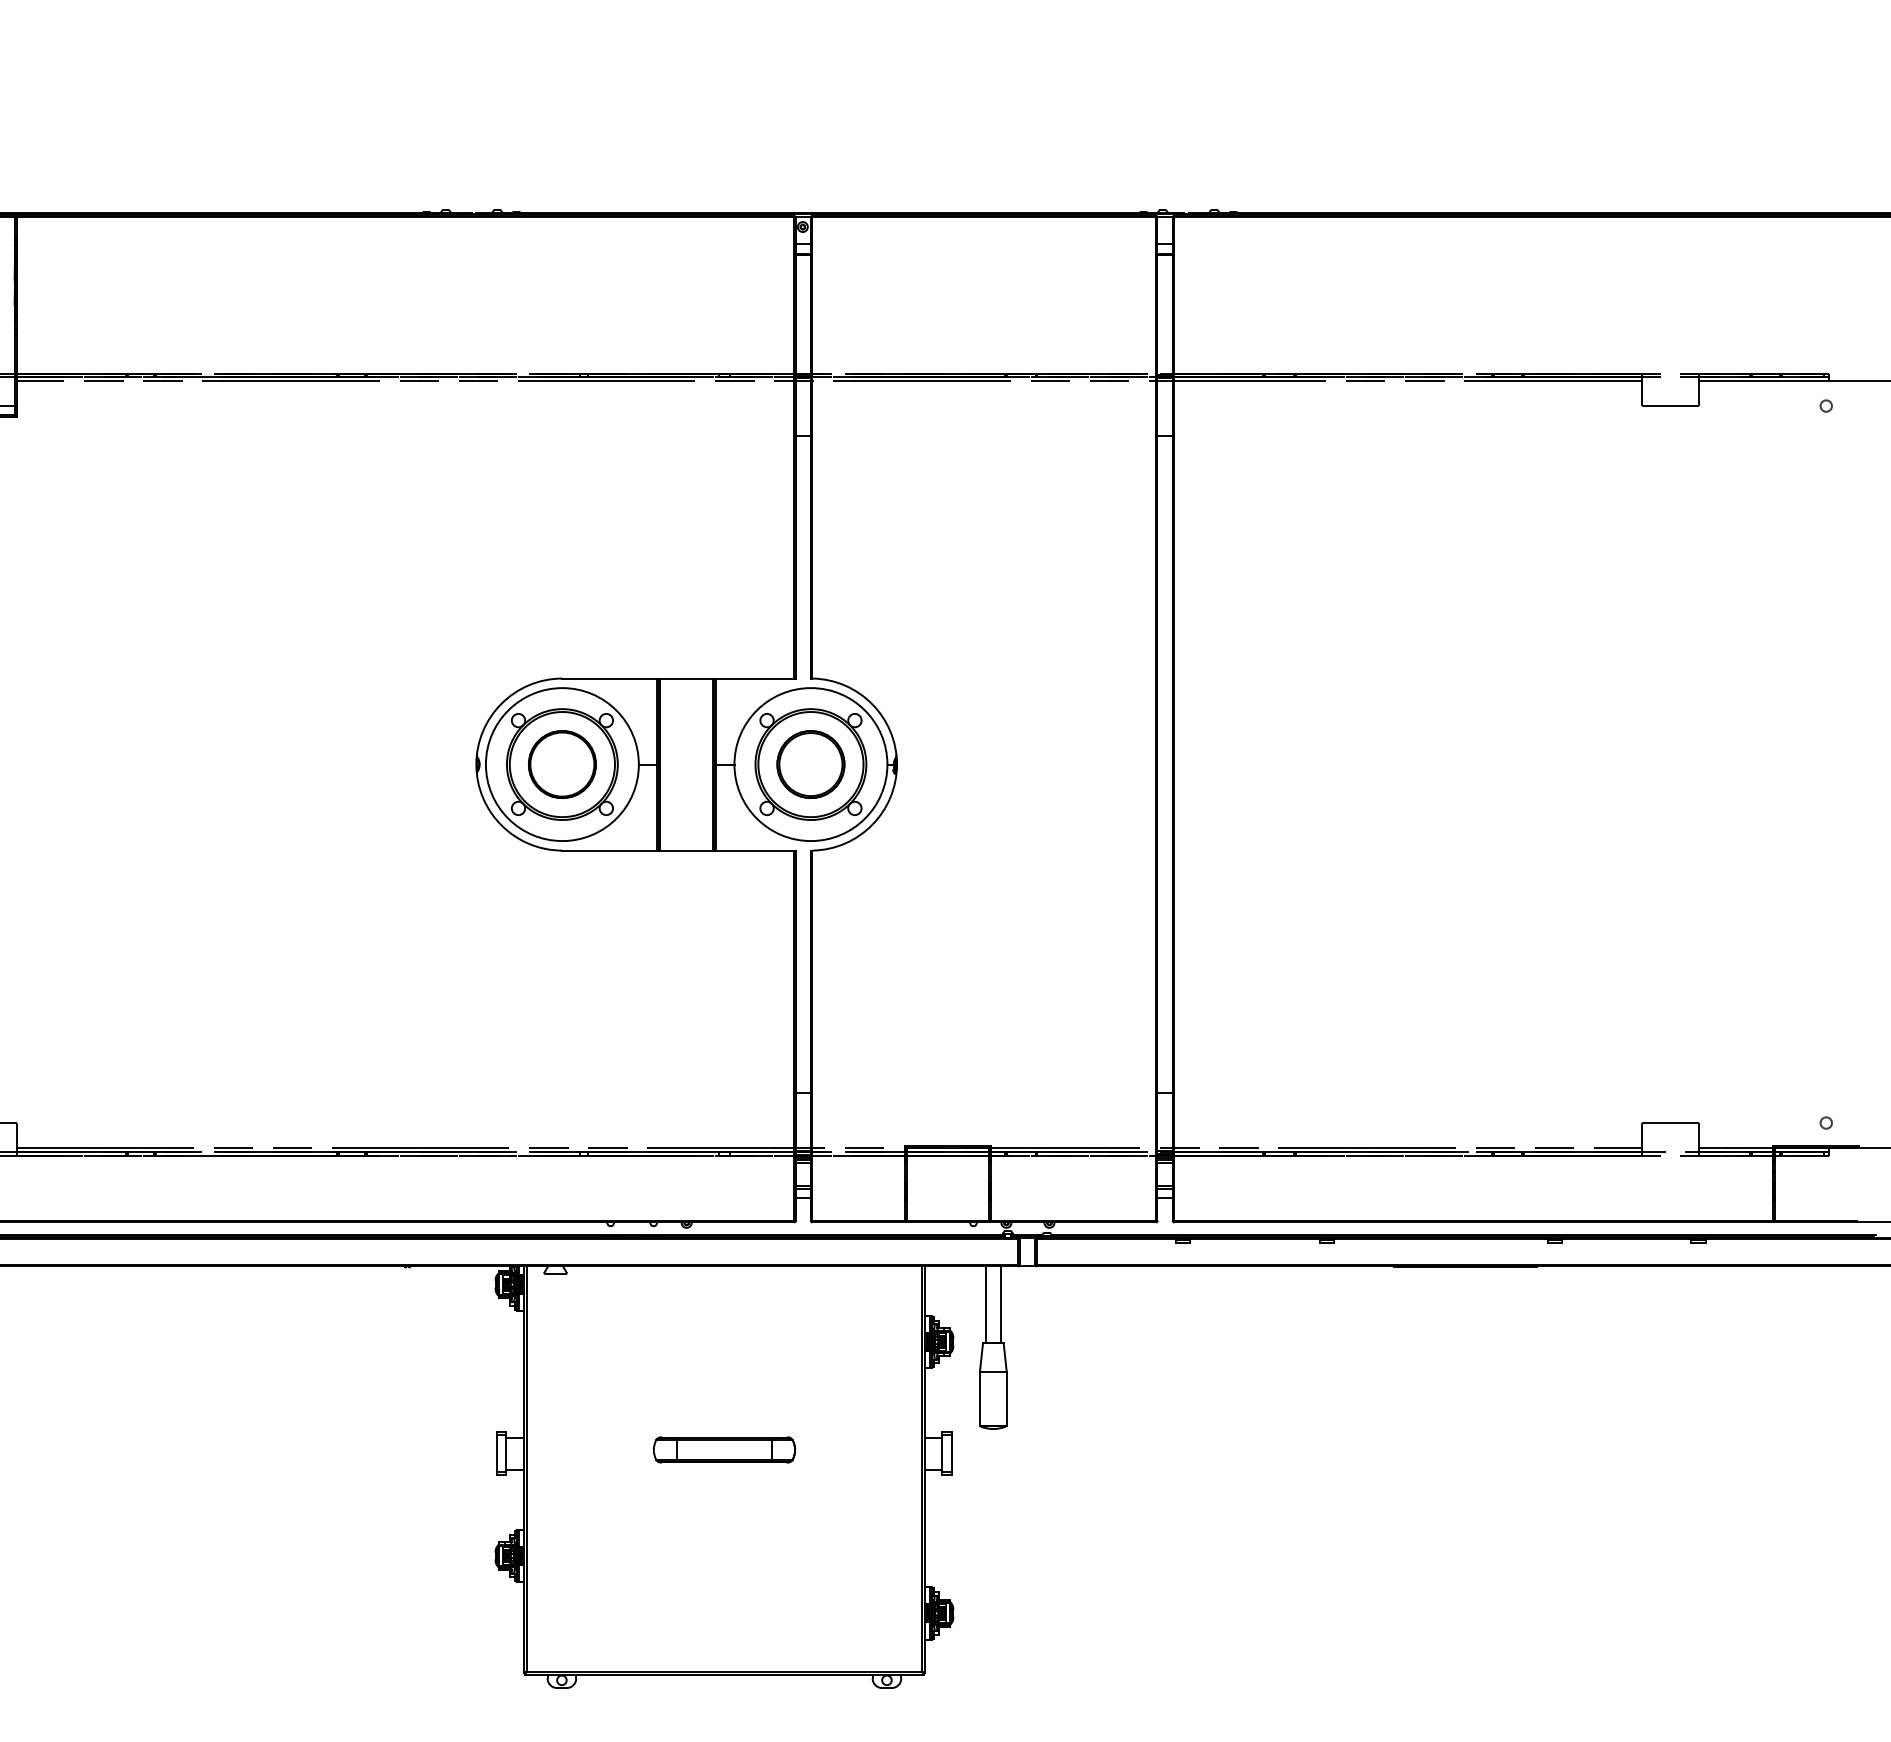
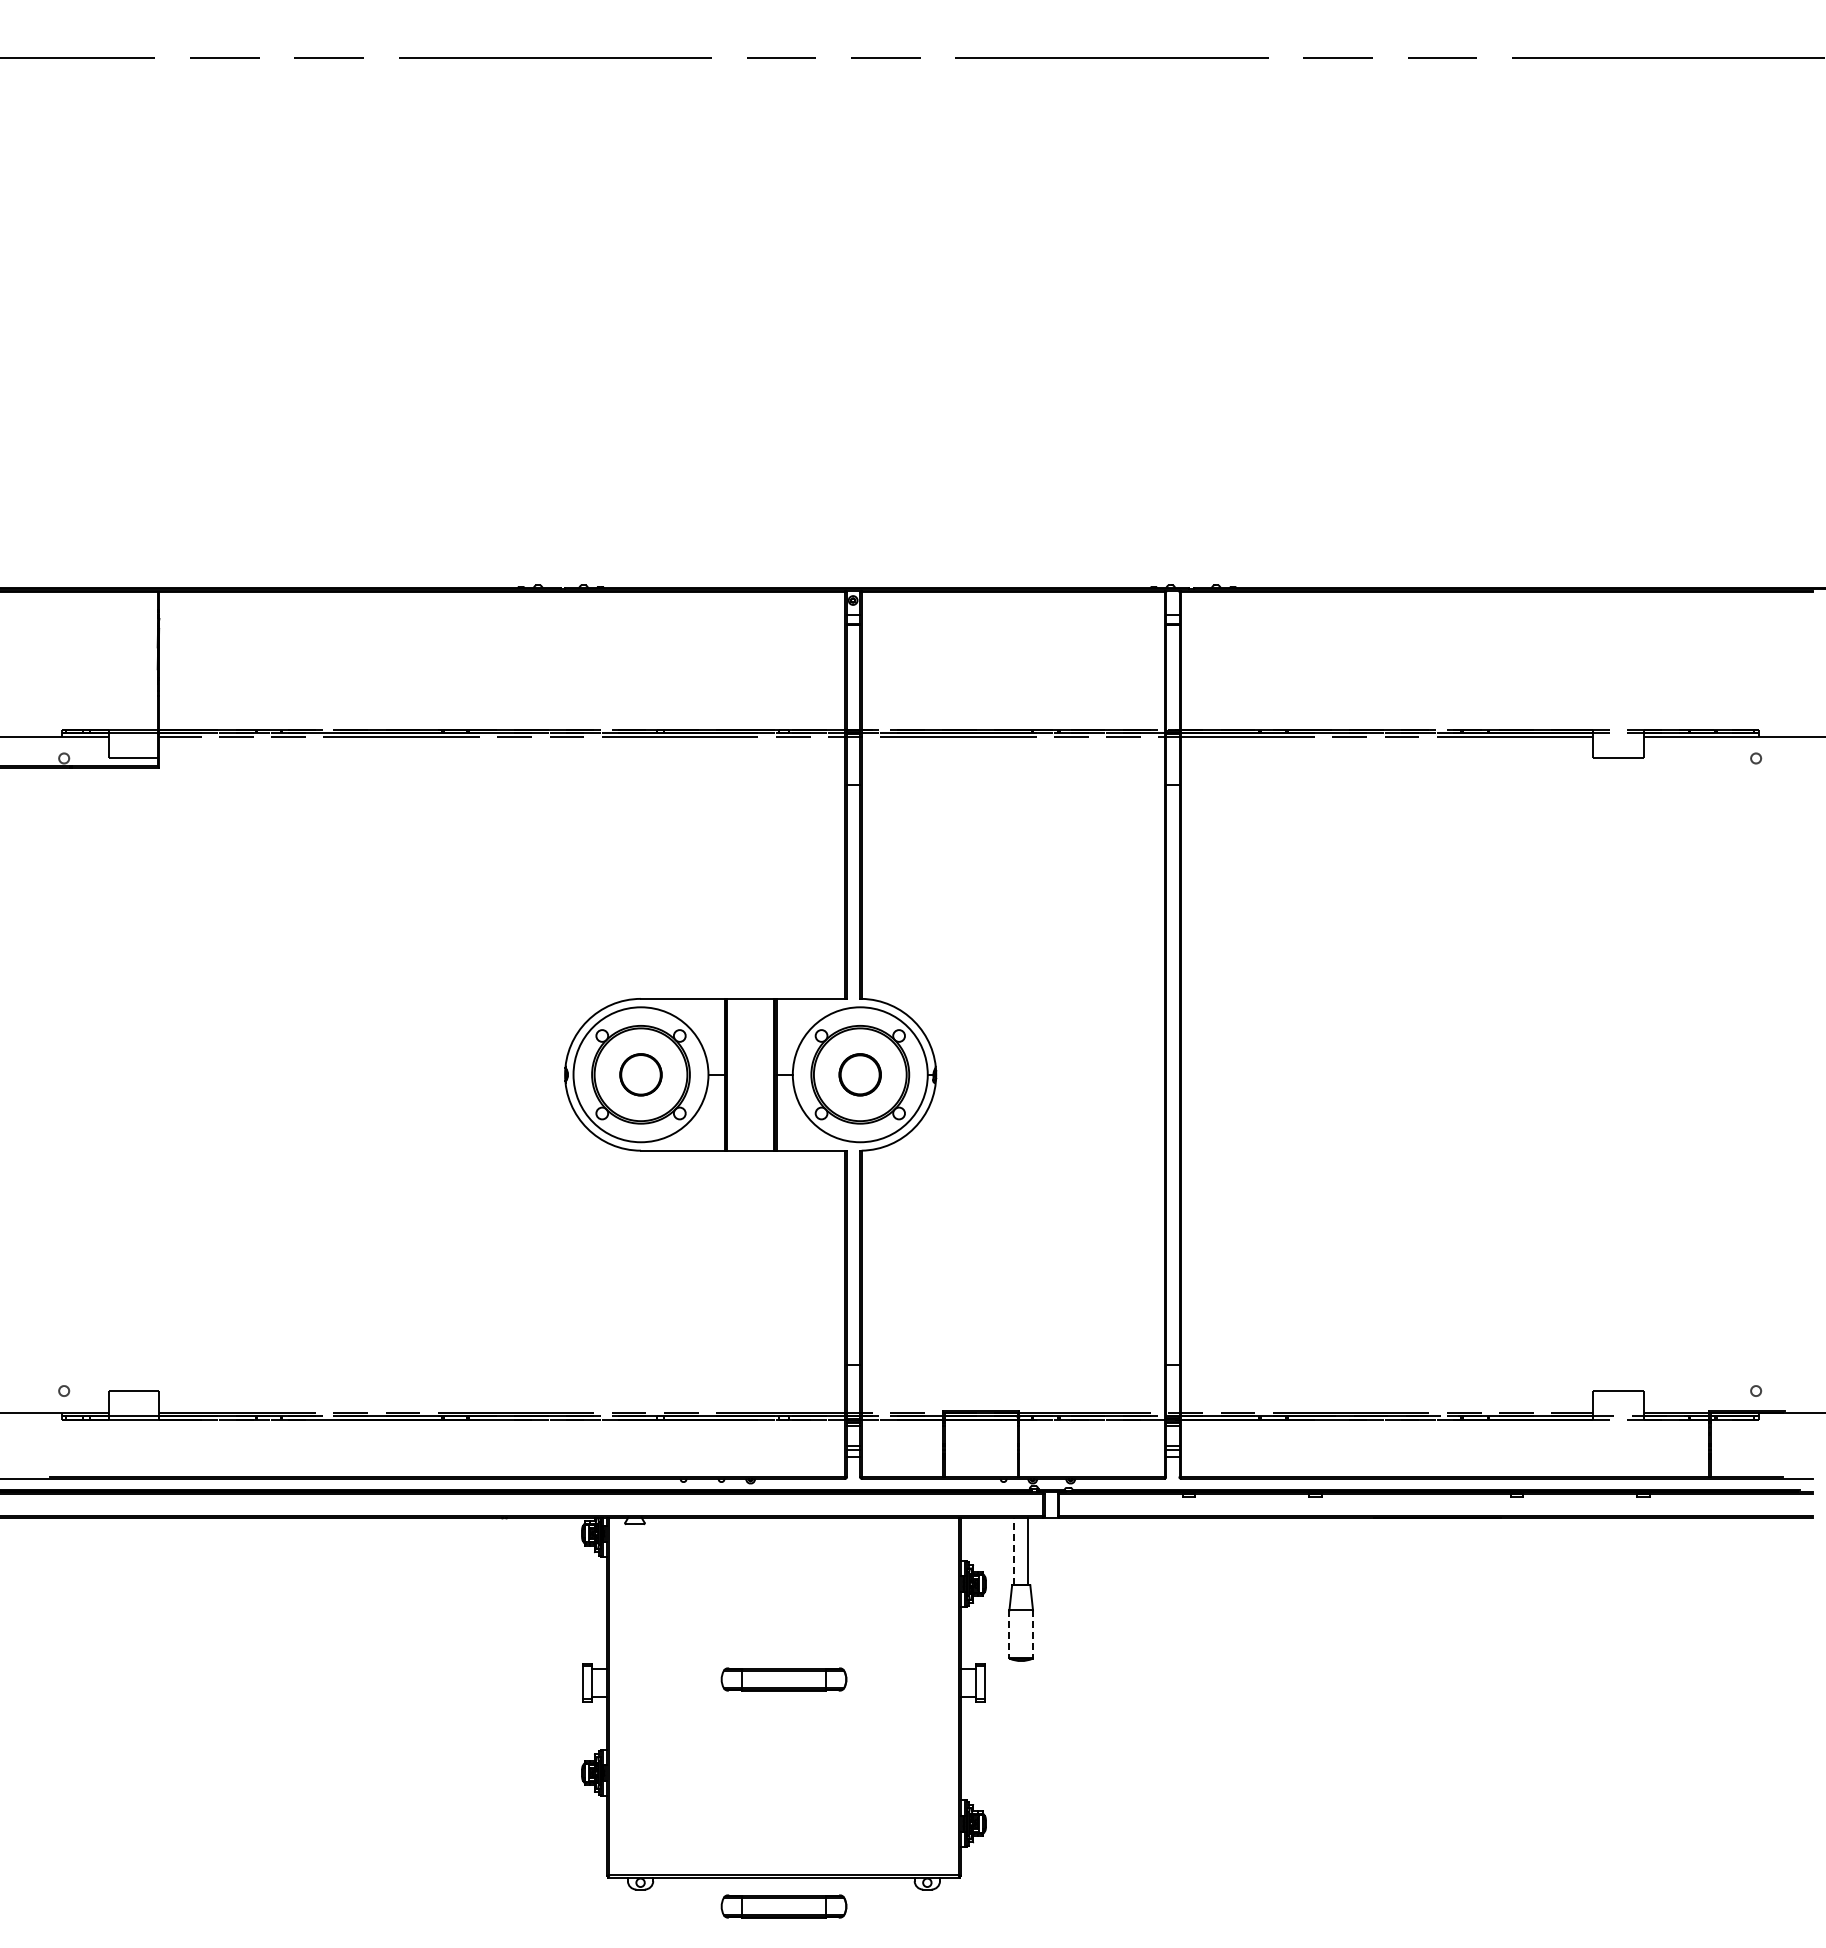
circle: (561, 764) -> (640, 1074), size x0.7
part: (810, 764) -> (859, 1074), size x0.7
line: (985, 1304) -> (1014, 1551), solid -> dashed
line: (980, 1398) -> (1009, 1634), solid -> dashed
line: (1007, 1398) -> (1033, 1634), solid -> dashed
part: (723, 1707) -> (783, 1906), added

